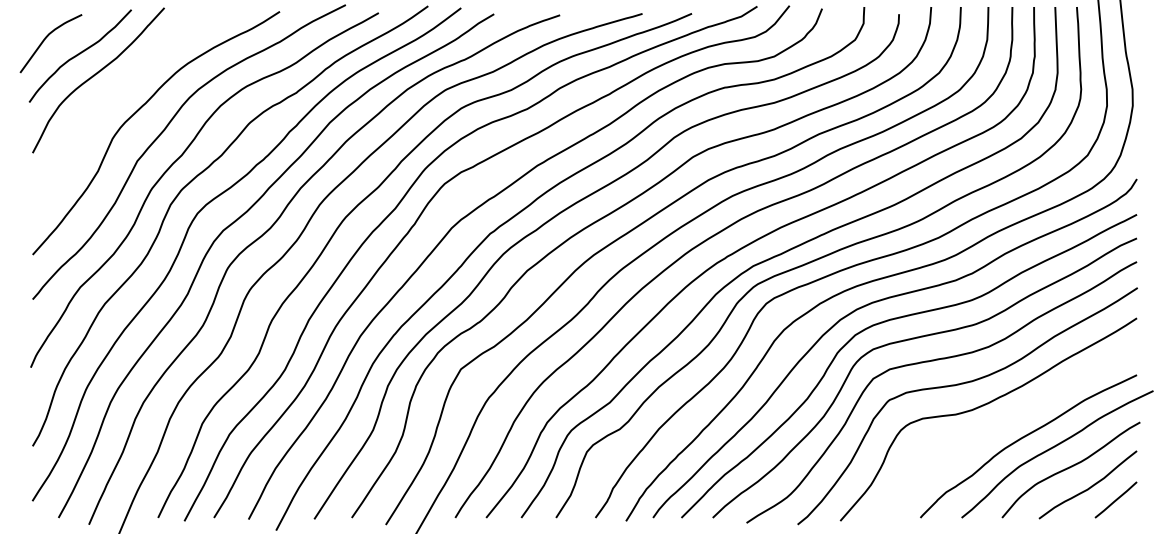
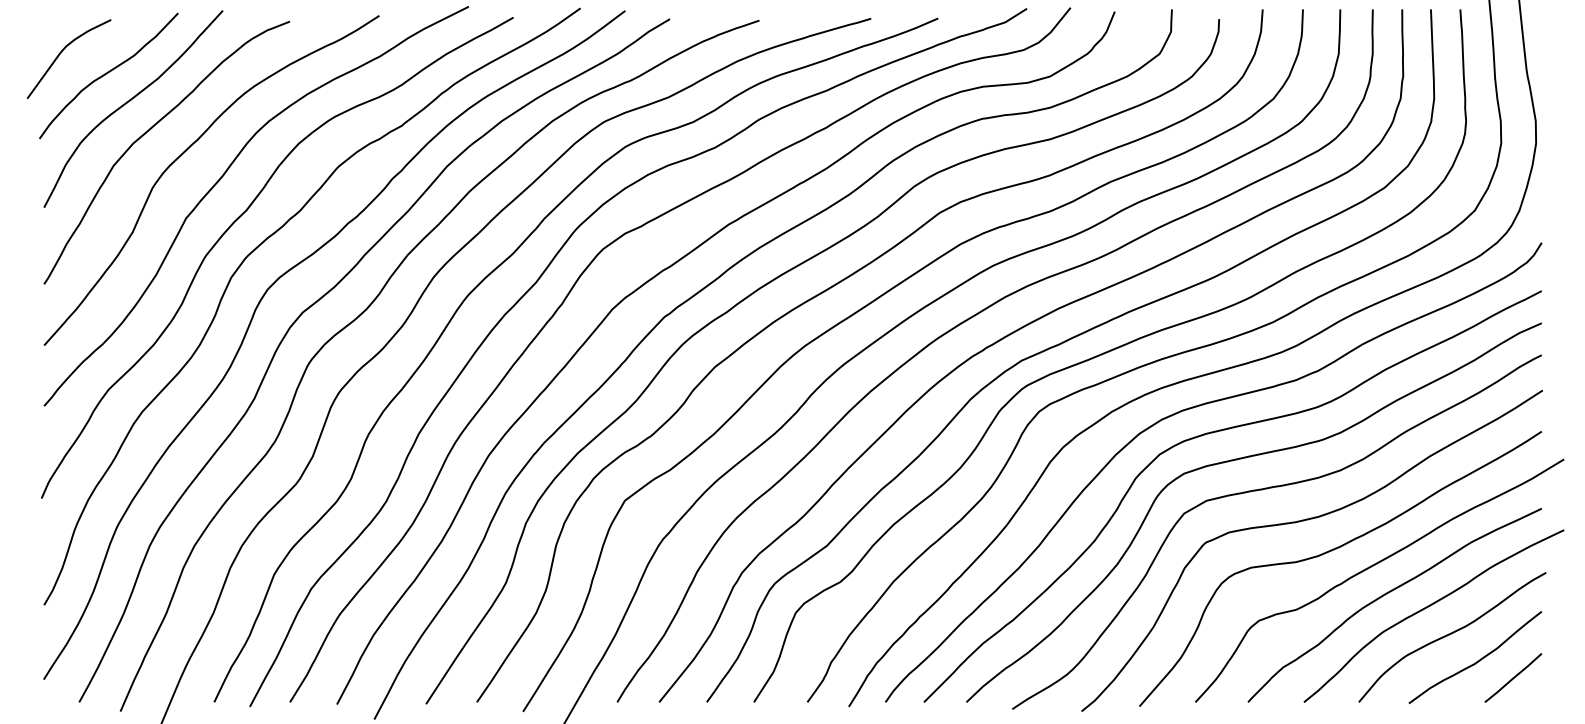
curve: (112, 95) -> (152, 129), added
curve: (1012, 418) -> (1372, 567), added

